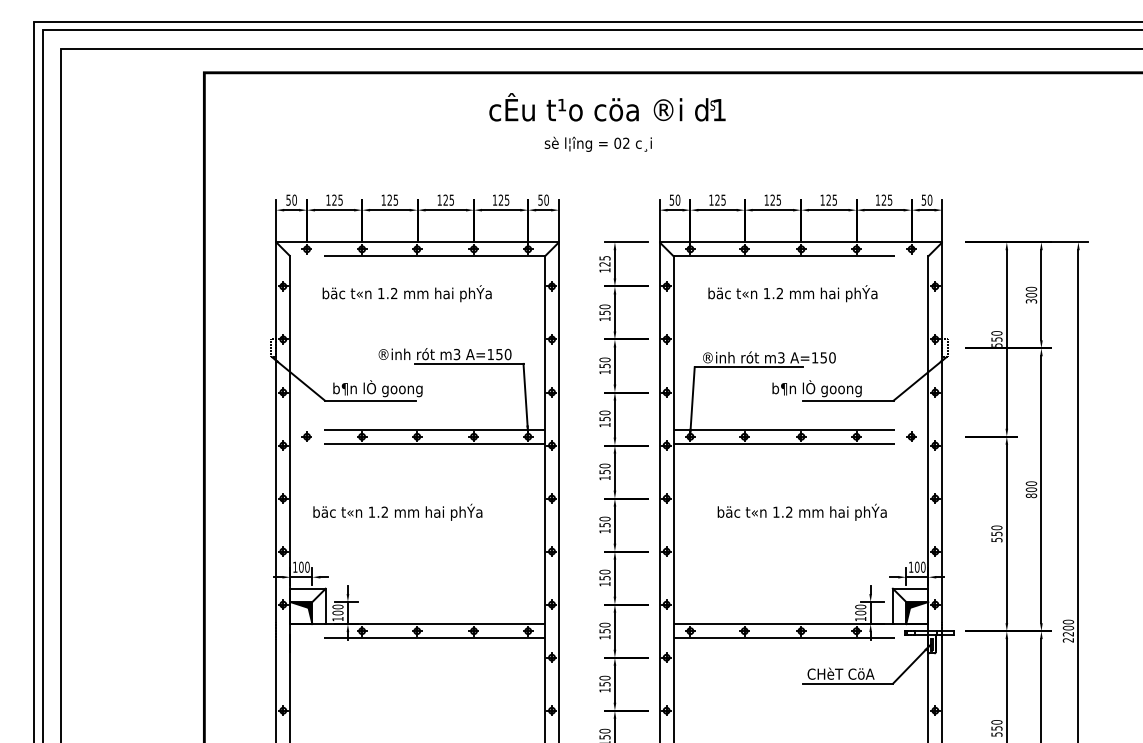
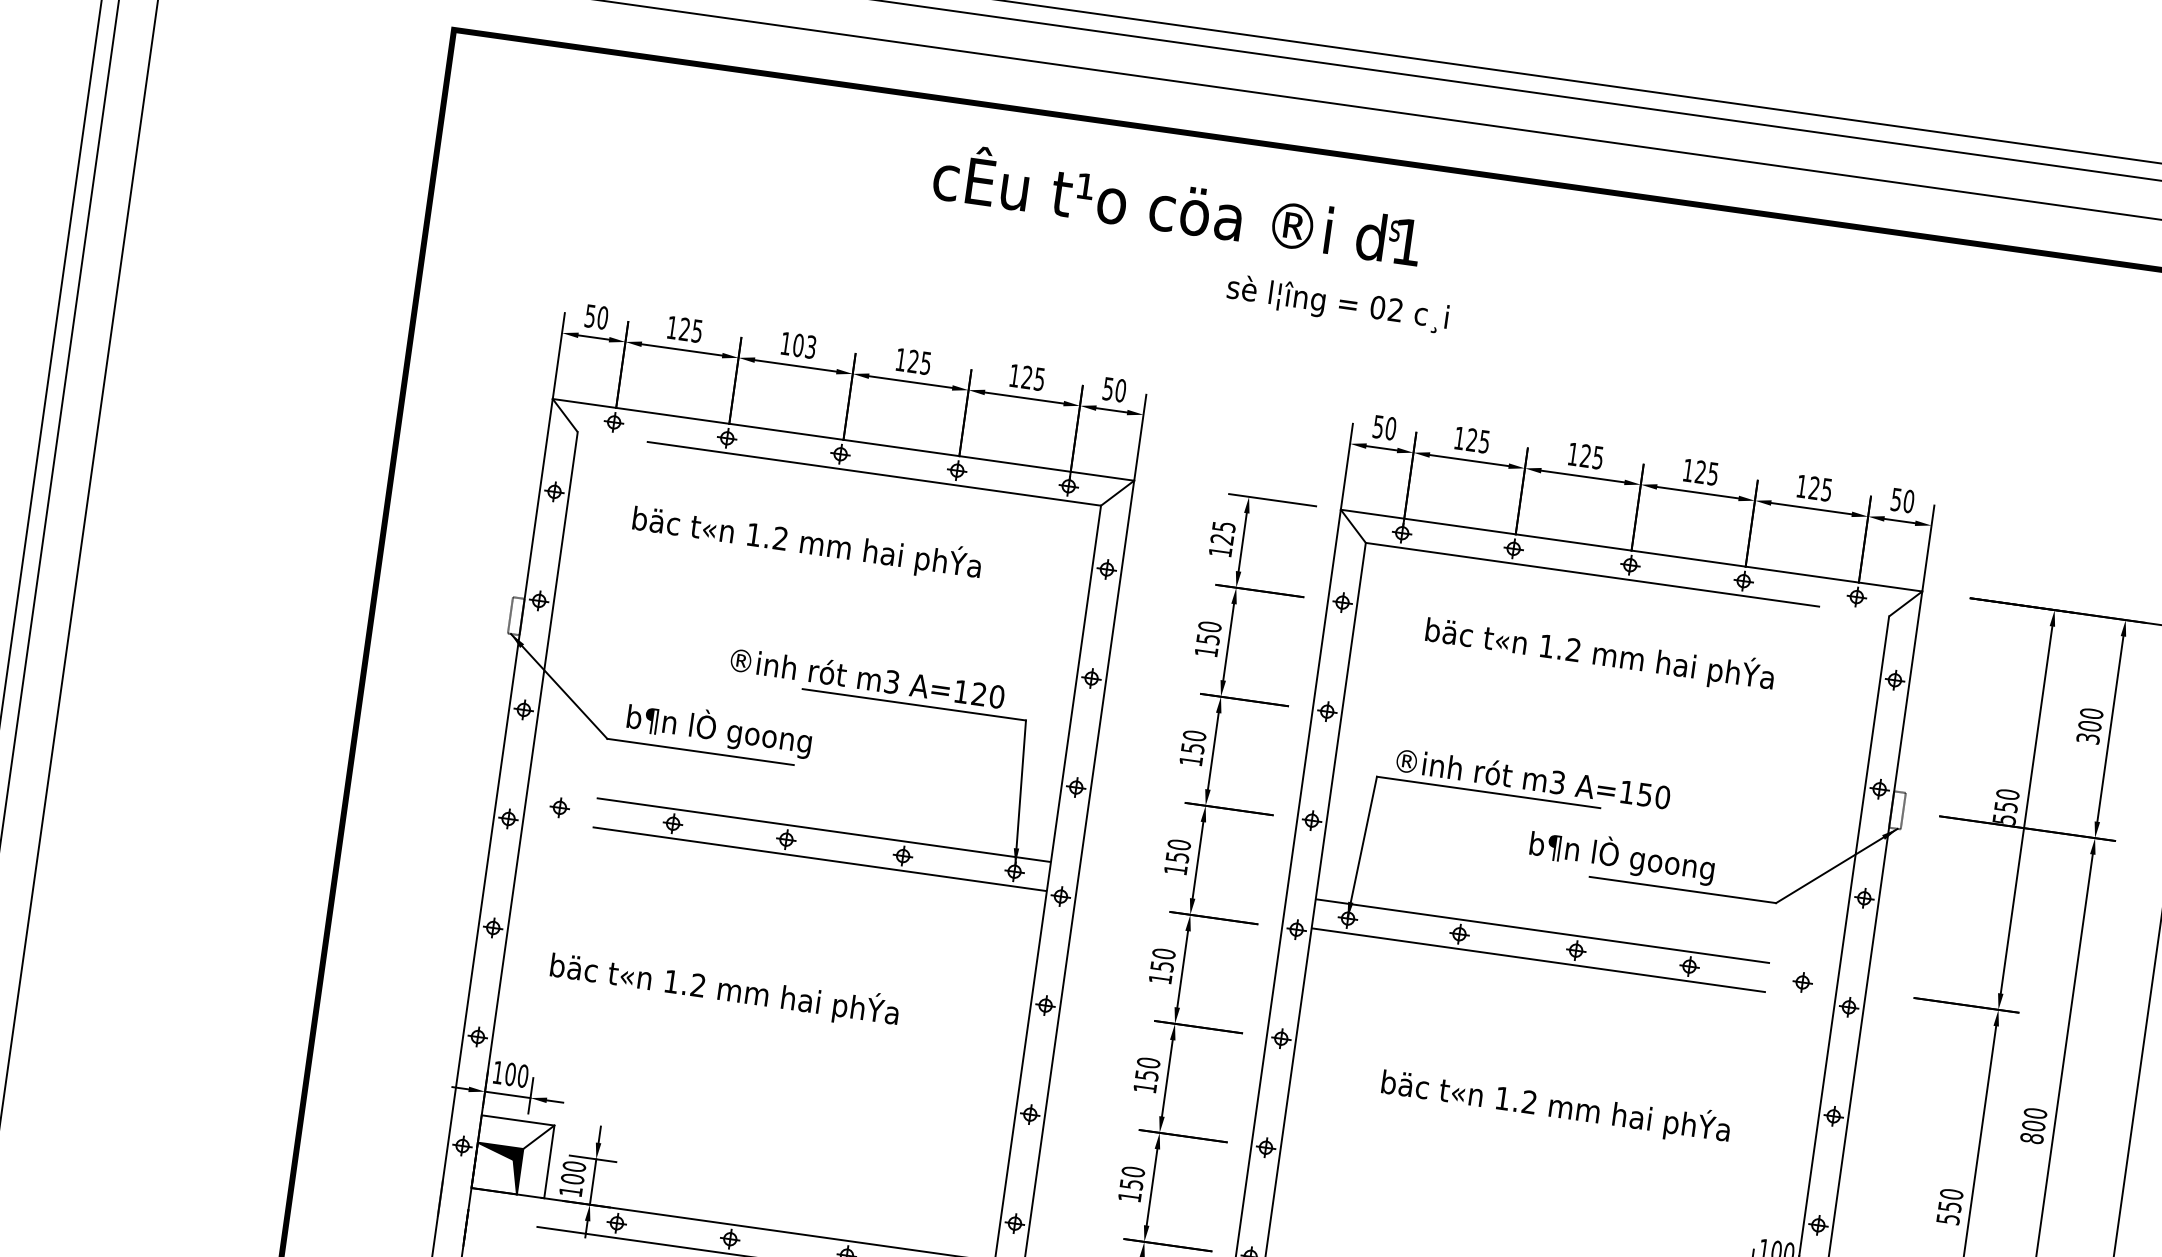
text: (607, 107) -> (1178, 204), moved
text: (597, 143) -> (1336, 302), moved
text: (392, 199) -> (804, 344), 125 -> 103
text: (499, 354) -> (979, 694), A=150 -> A=120

